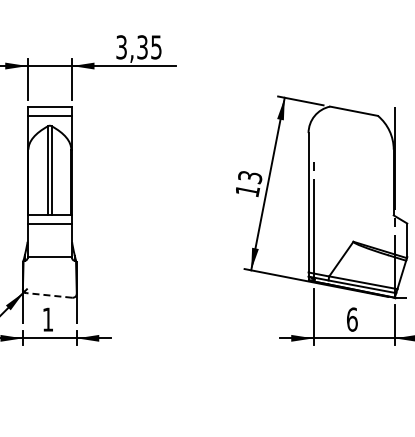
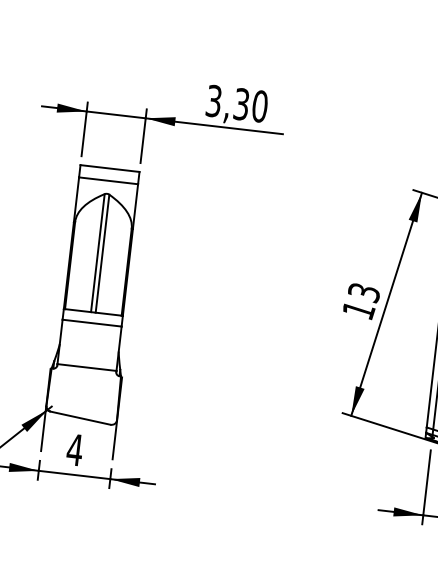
text: (156, 47) -> (260, 106), 3,35 -> 3,30
line: (49, 295) -> (80, 418), dashed -> solid
text: (47, 319) -> (74, 449), 1 -> 4

